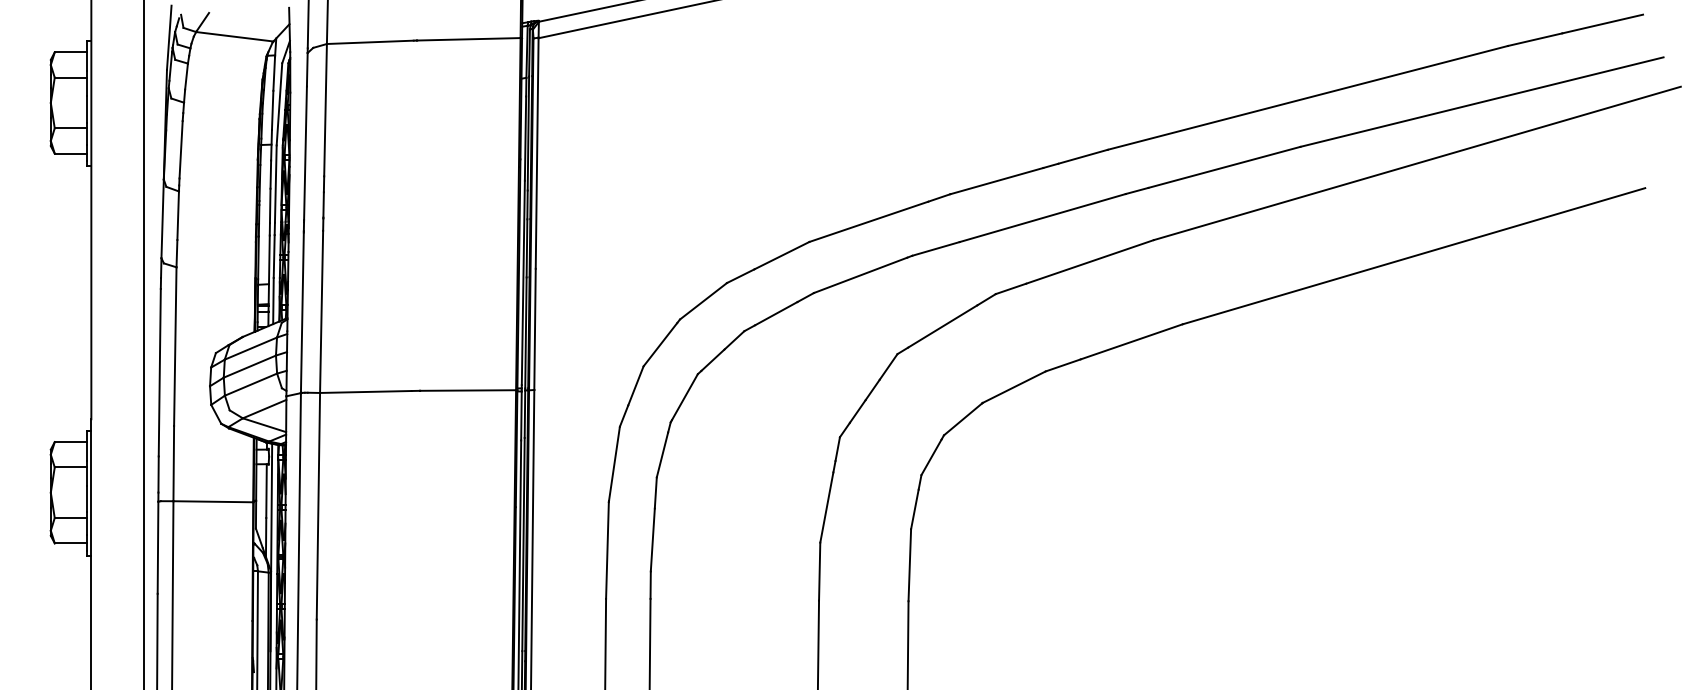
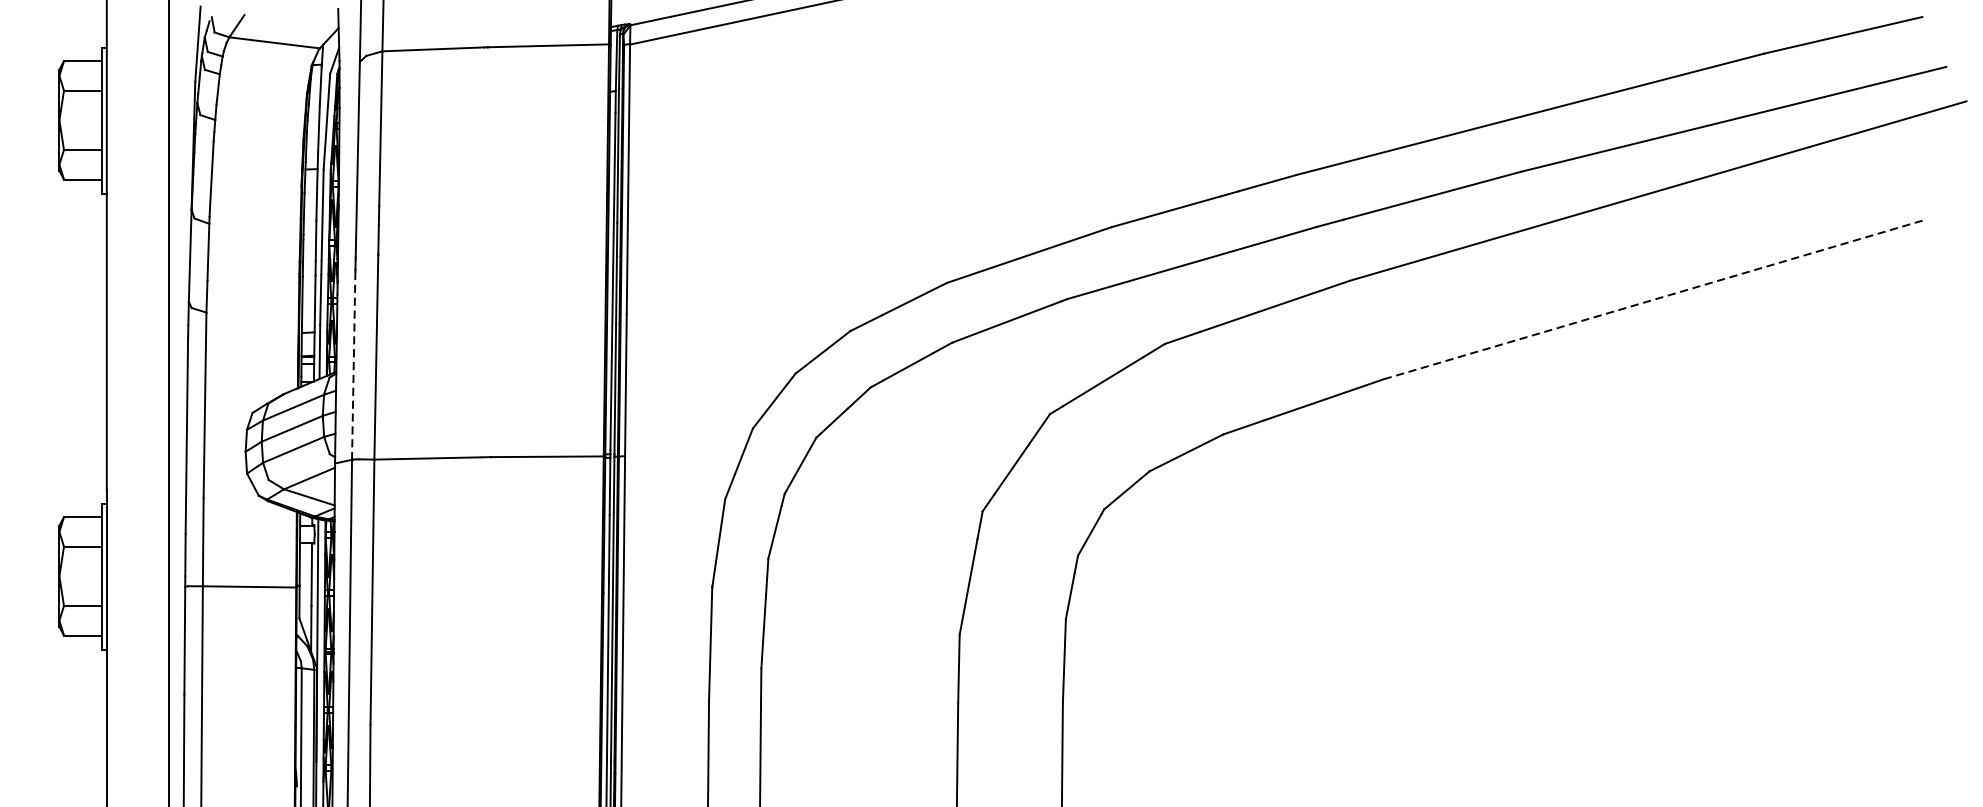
line: (1414, 256) -> (1654, 299), solid -> dashed
line: (302, 313) -> (353, 366), solid -> dashed

